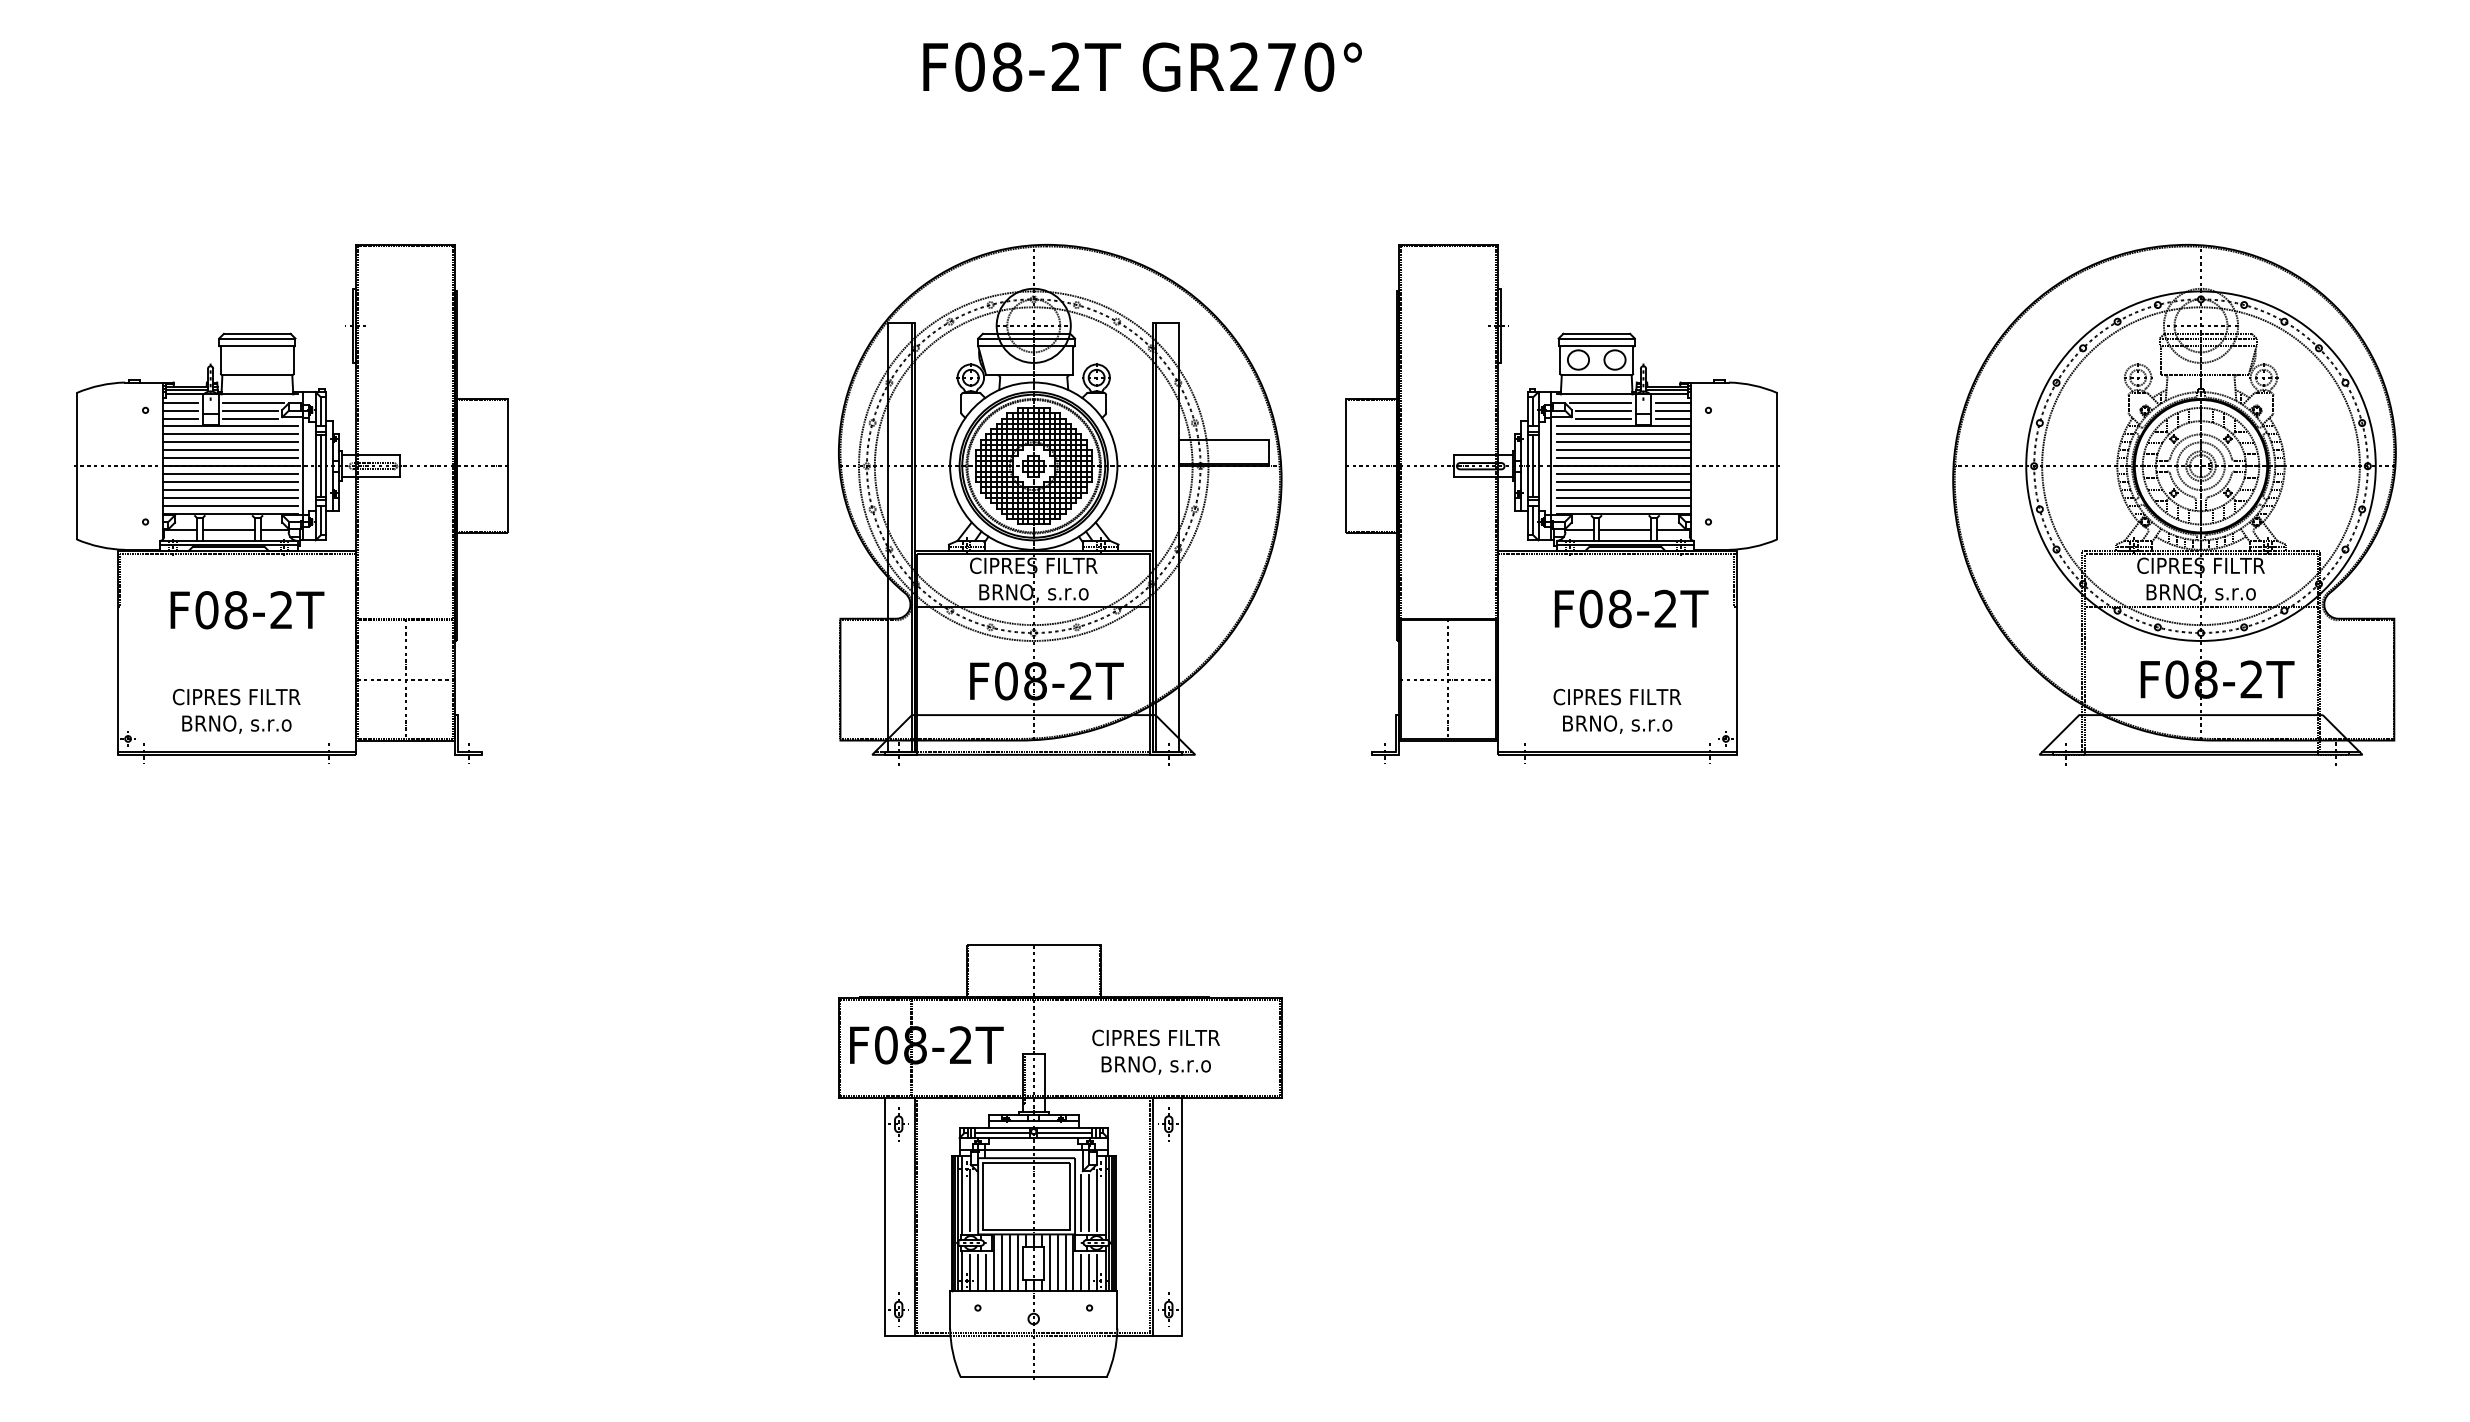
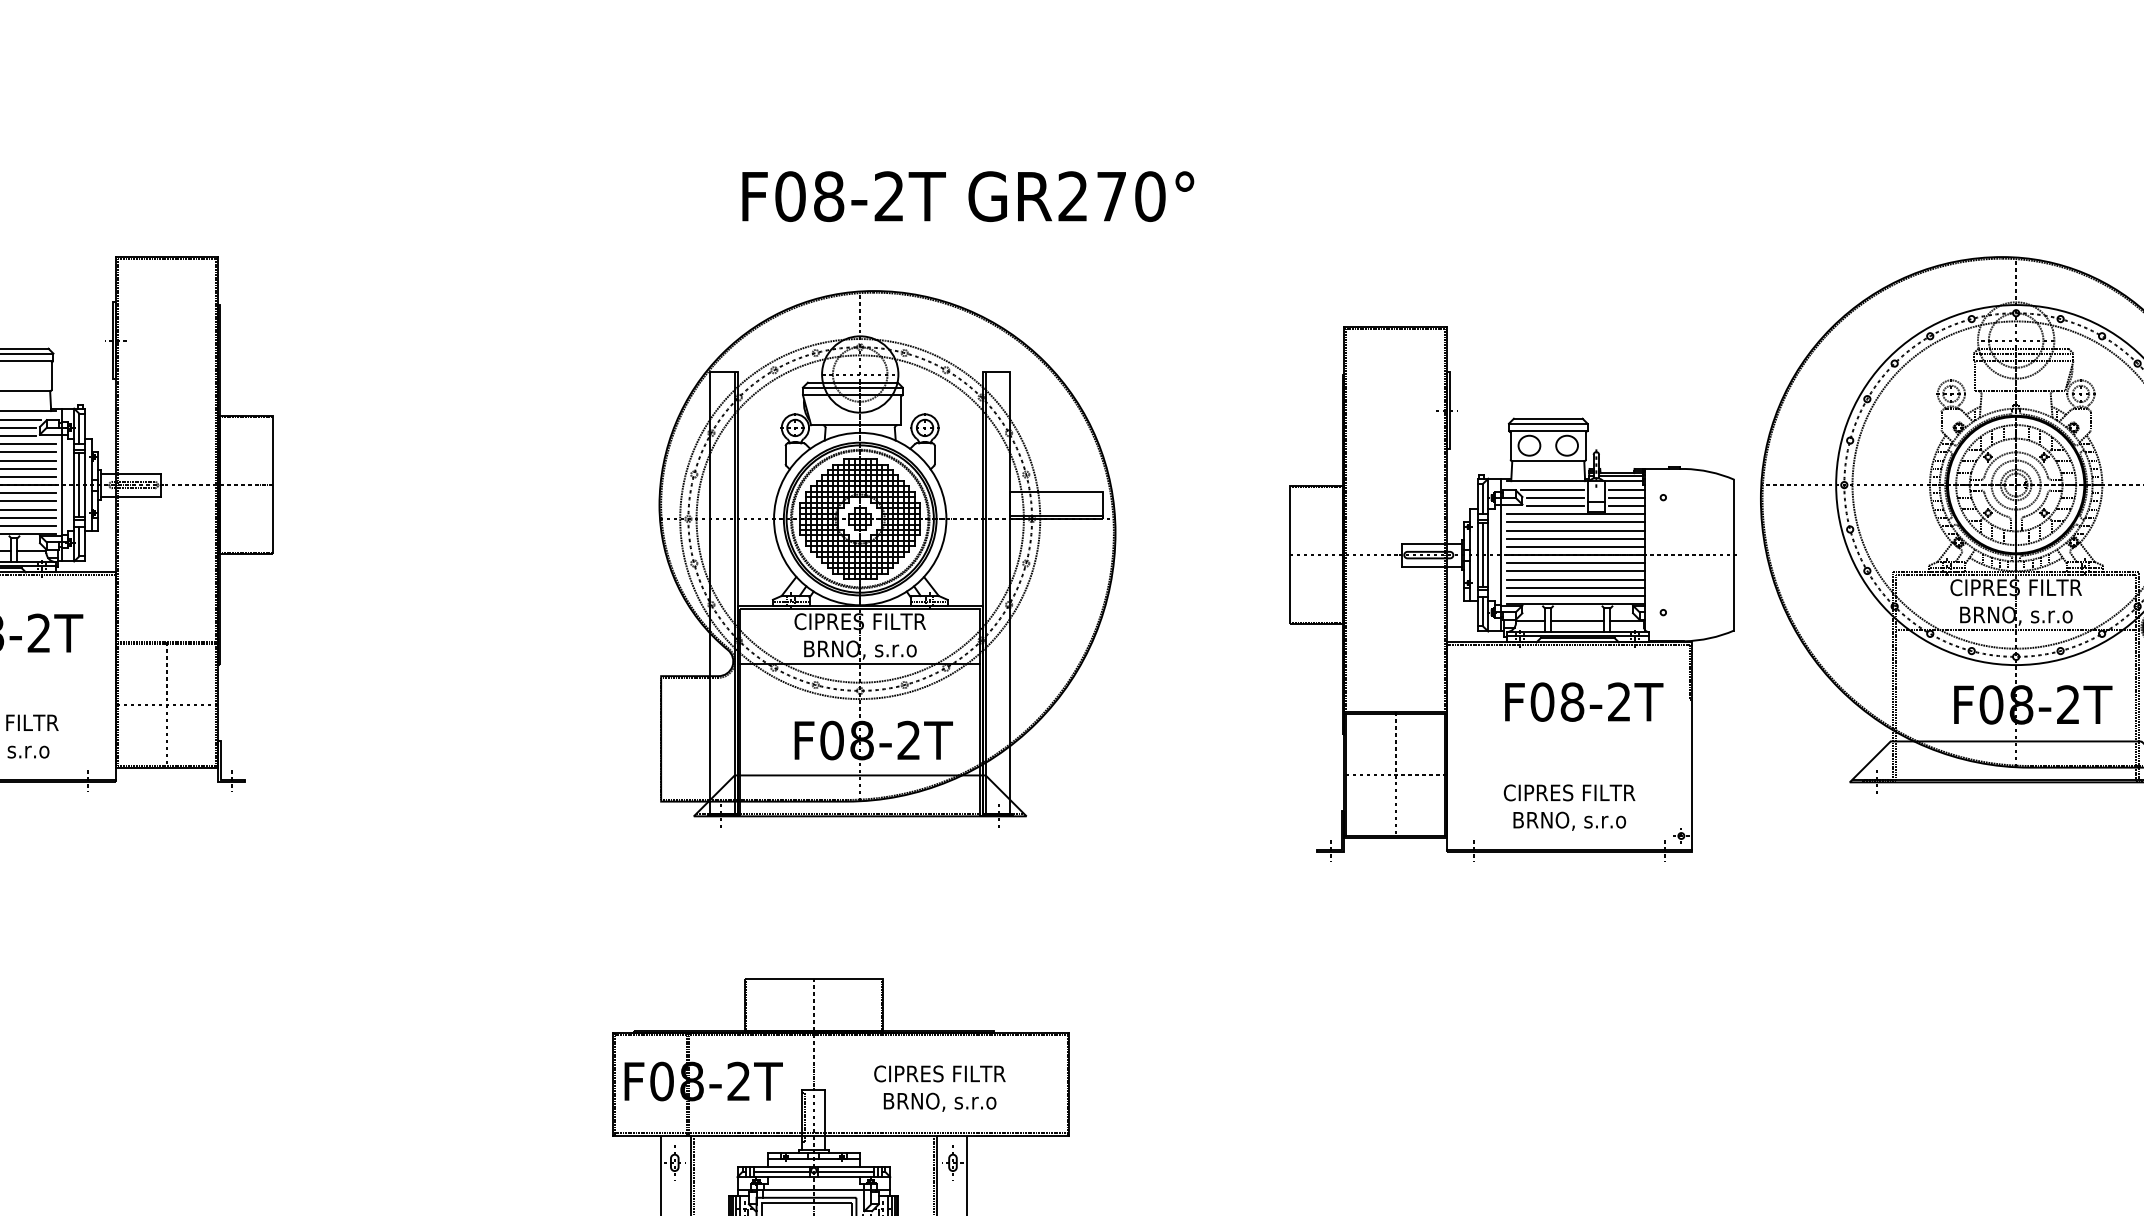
text: (1142, 66) -> (968, 195), moved
part: (1562, 503) -> (1512, 593), moved
part: (1060, 504) -> (887, 558), moved

